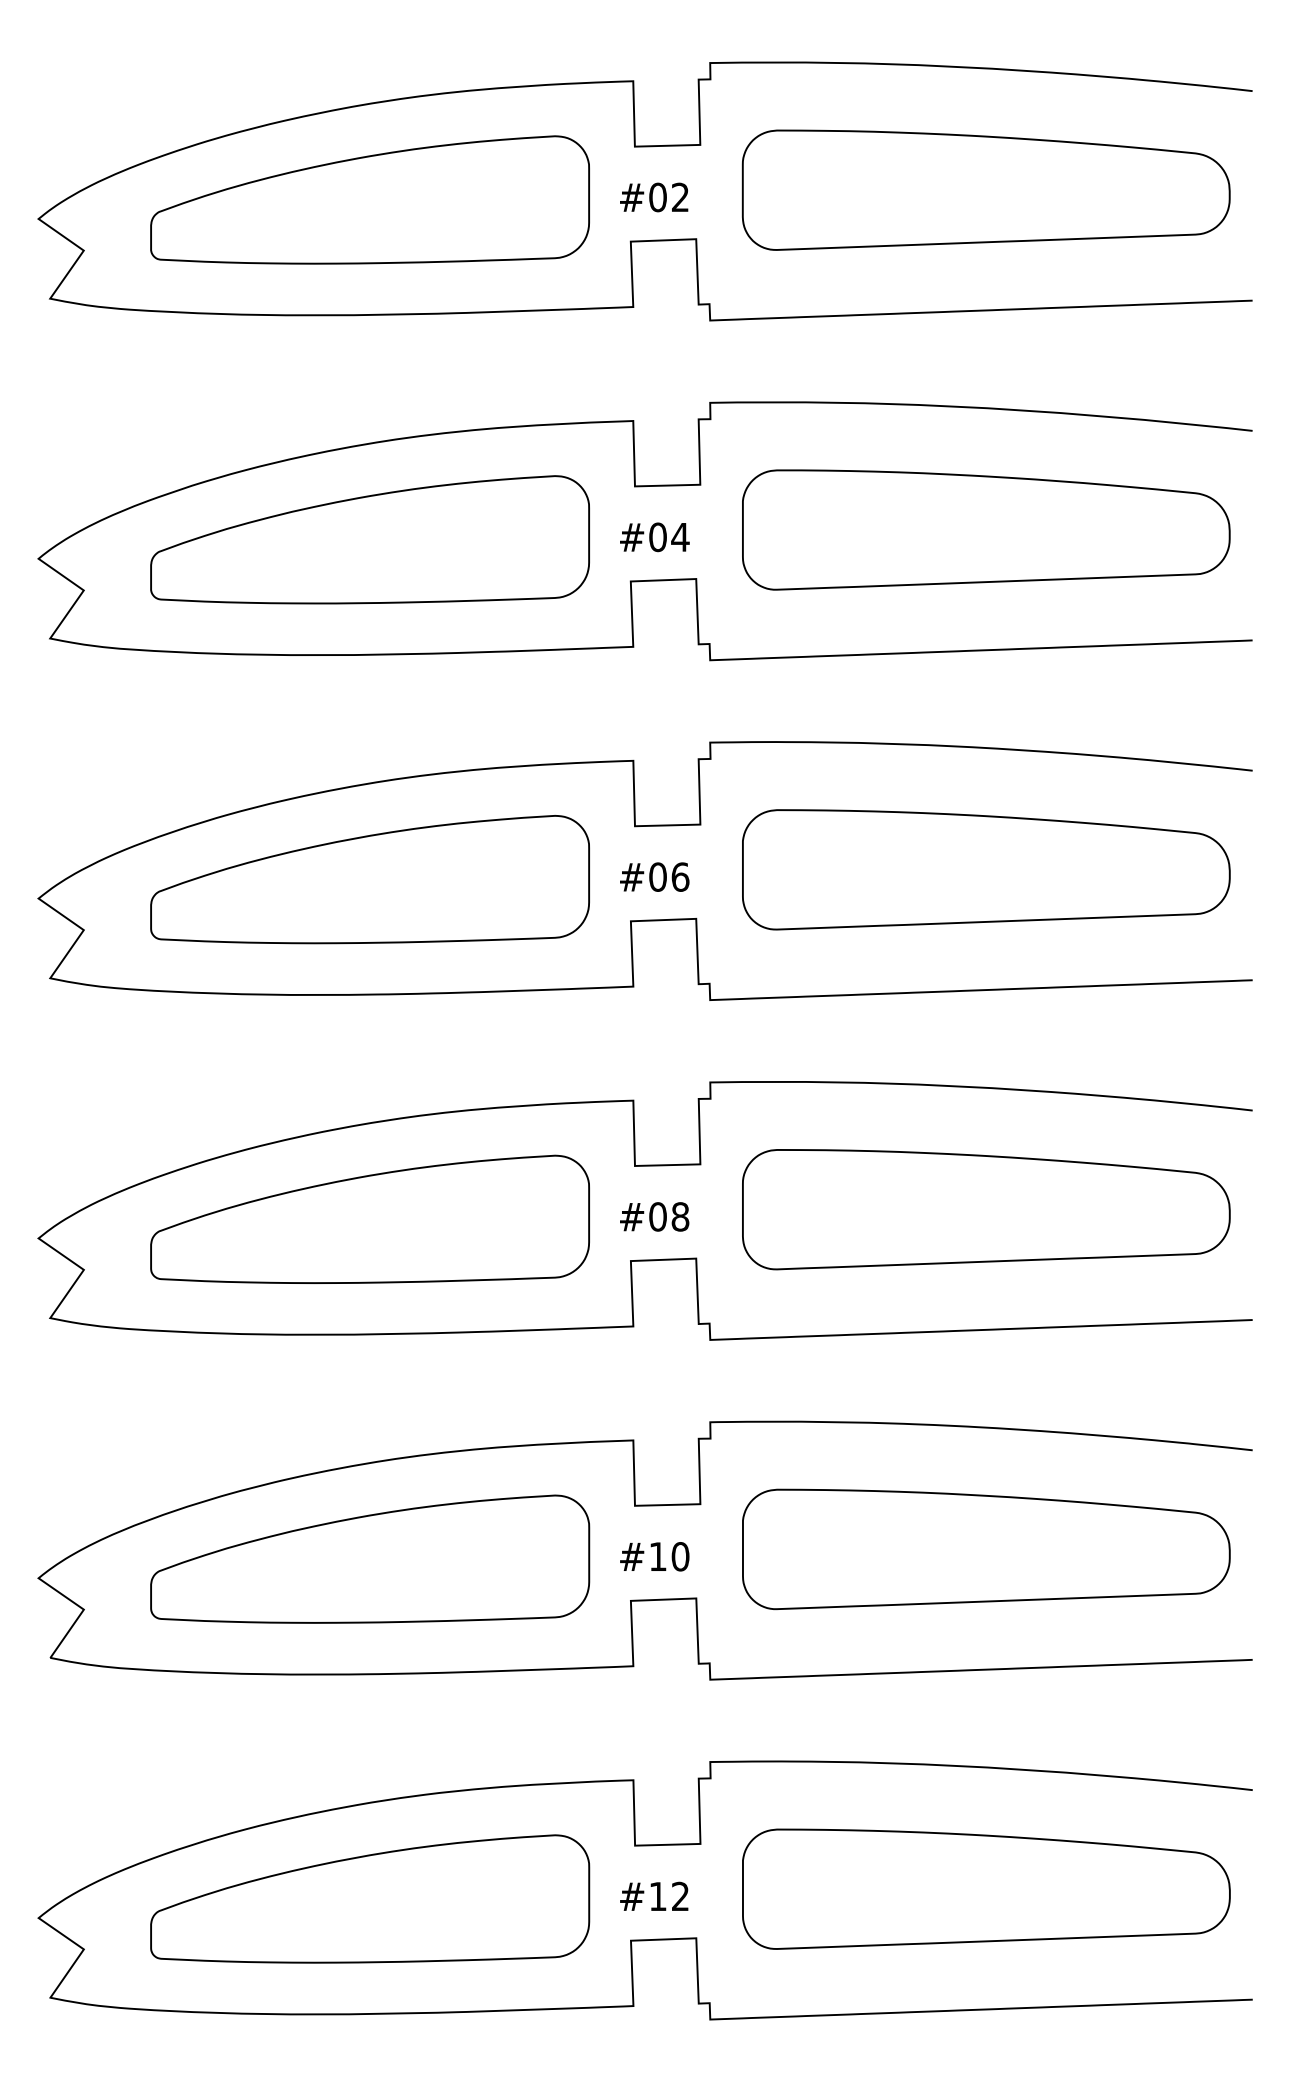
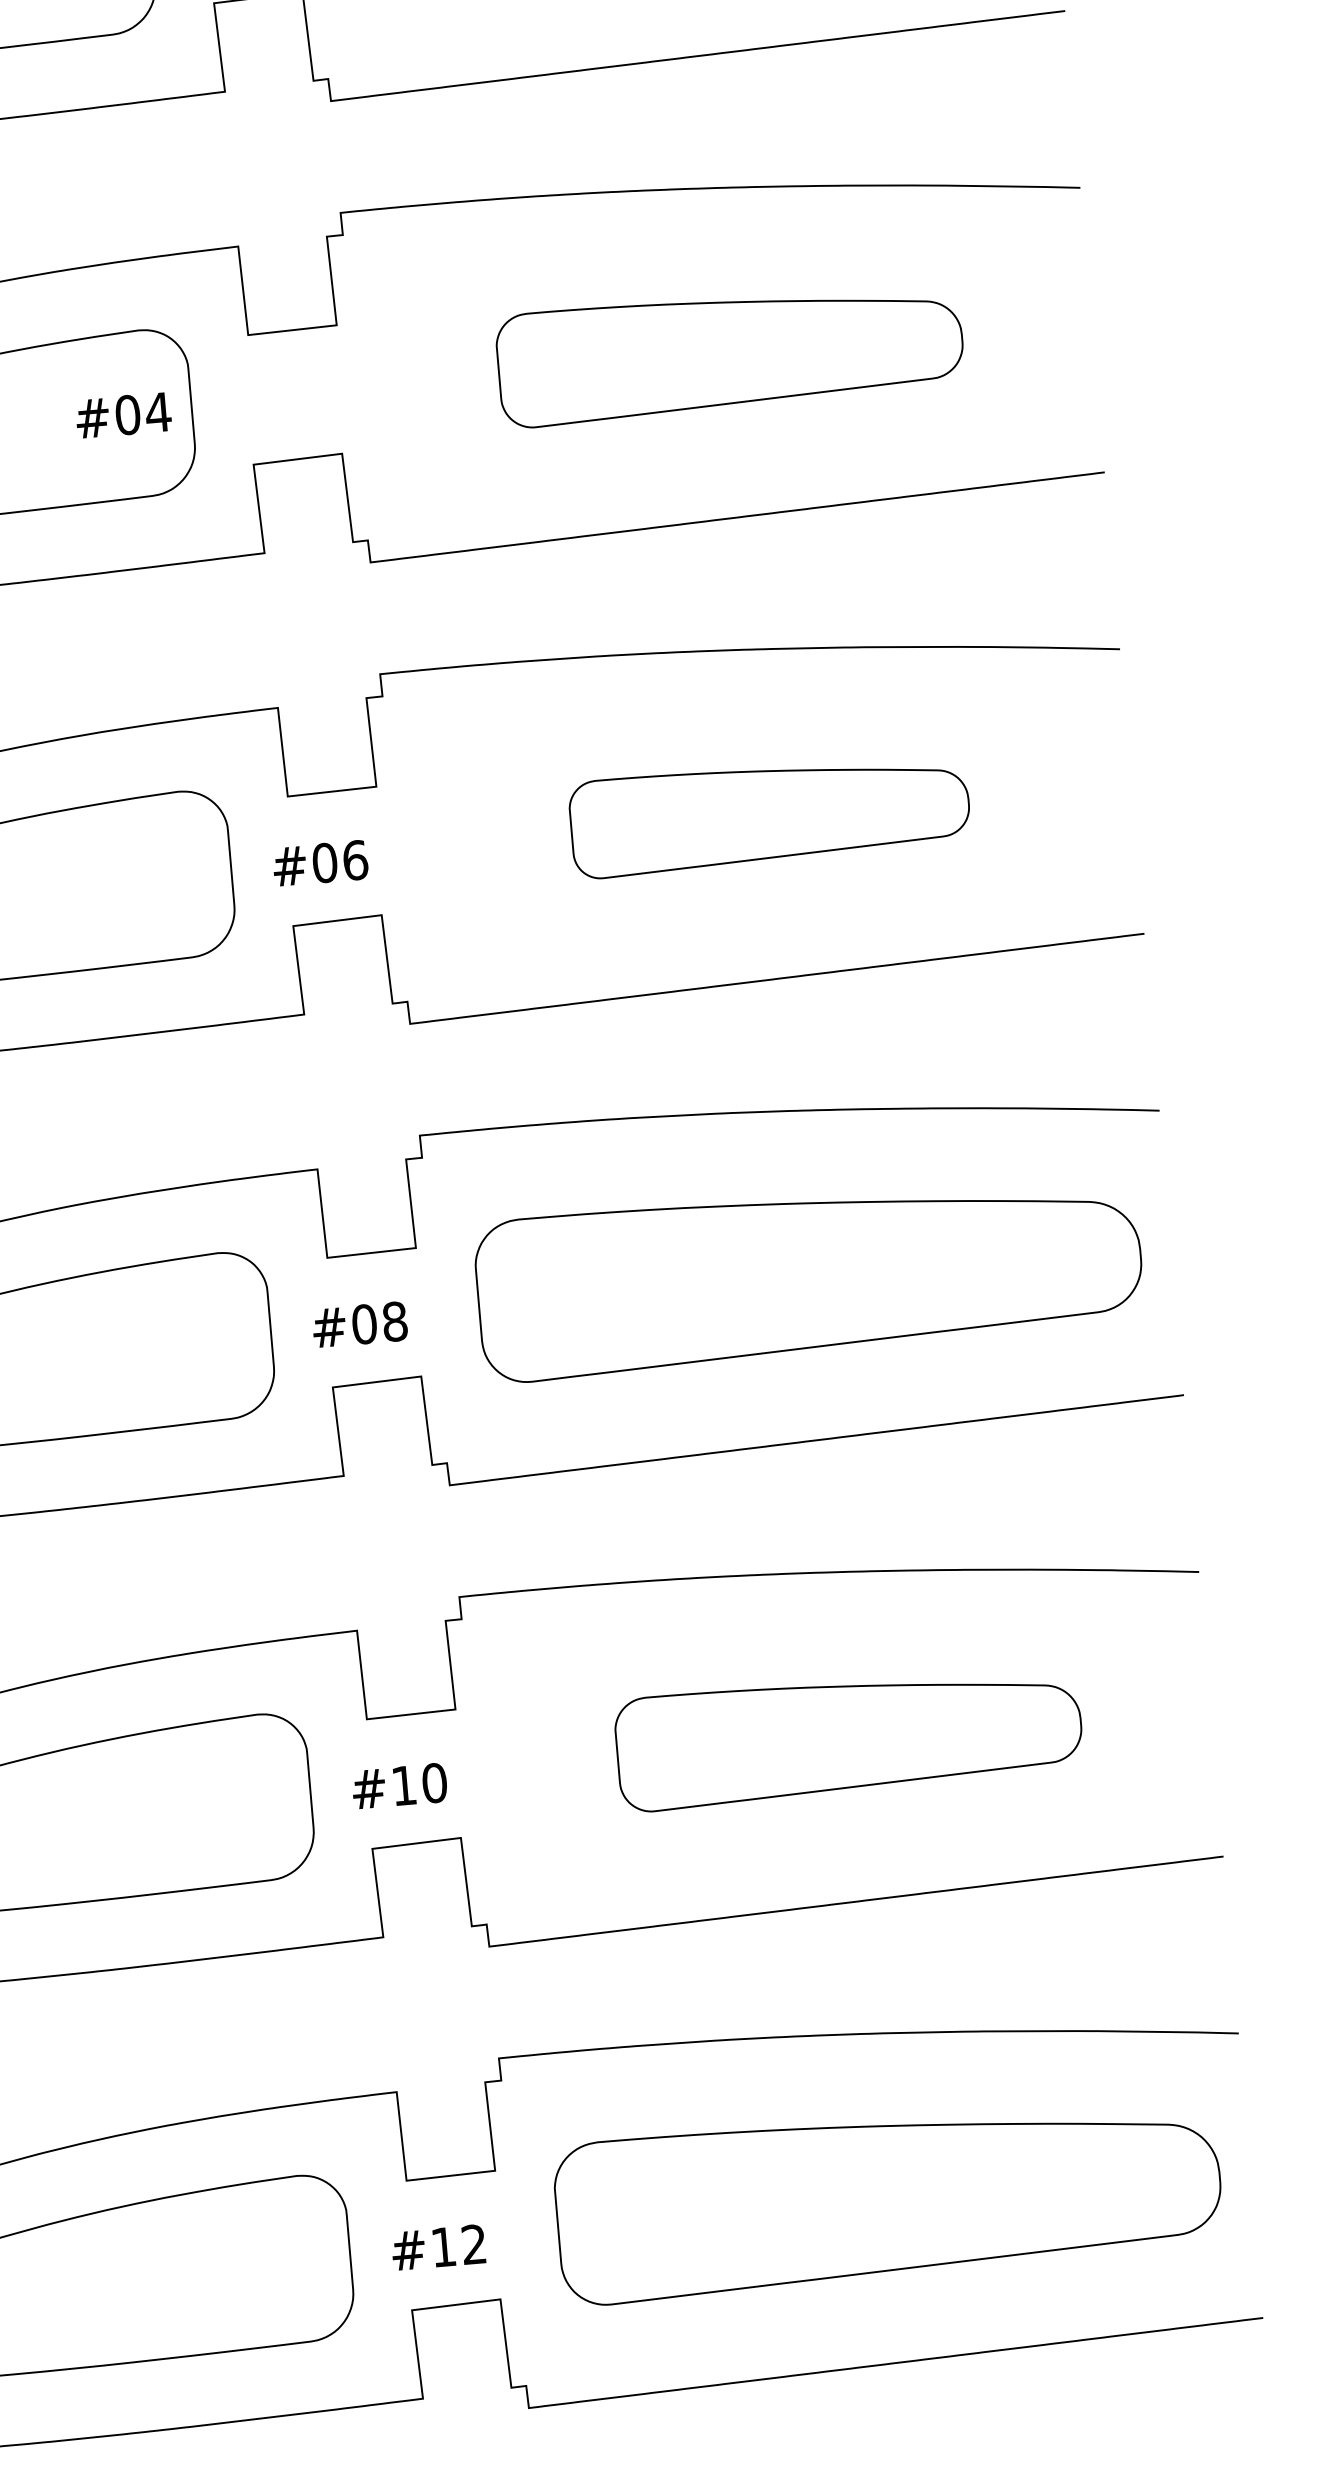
part: (986, 529) -> (730, 352), size x0.7
text: (654, 537) -> (123, 415), moved
part: (986, 869) -> (770, 814), size x0.6
part: (986, 1548) -> (849, 1736), size x0.7

